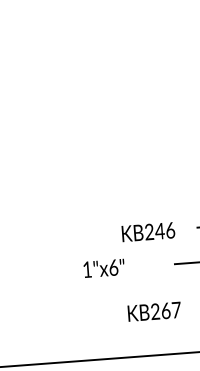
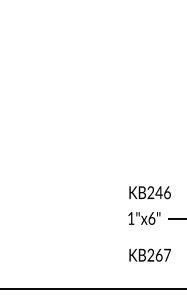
text: (104, 268) -> (144, 218), moved

